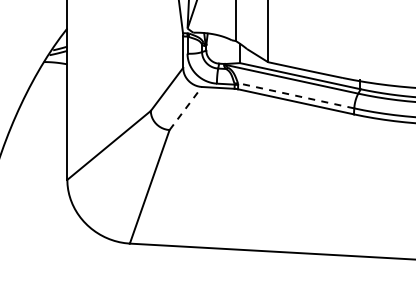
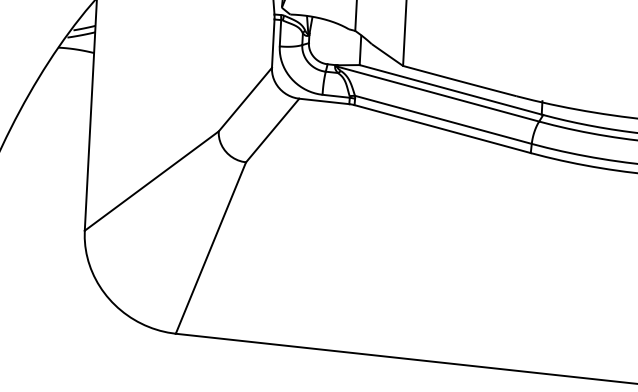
line: (295, 95) -> (442, 119), dashed -> solid
line: (185, 108) -> (272, 130), dashed -> solid

